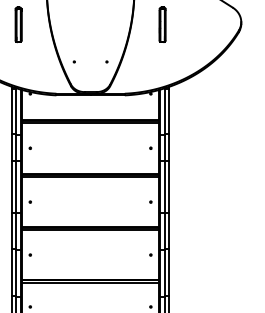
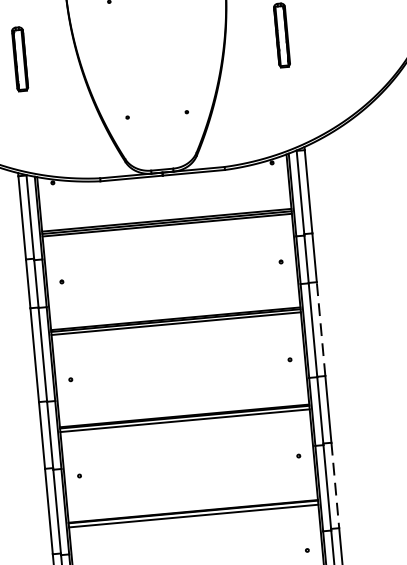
line: (169, 186) -> (321, 328), solid -> dashed
line: (169, 273) -> (335, 486), solid -> dashed

